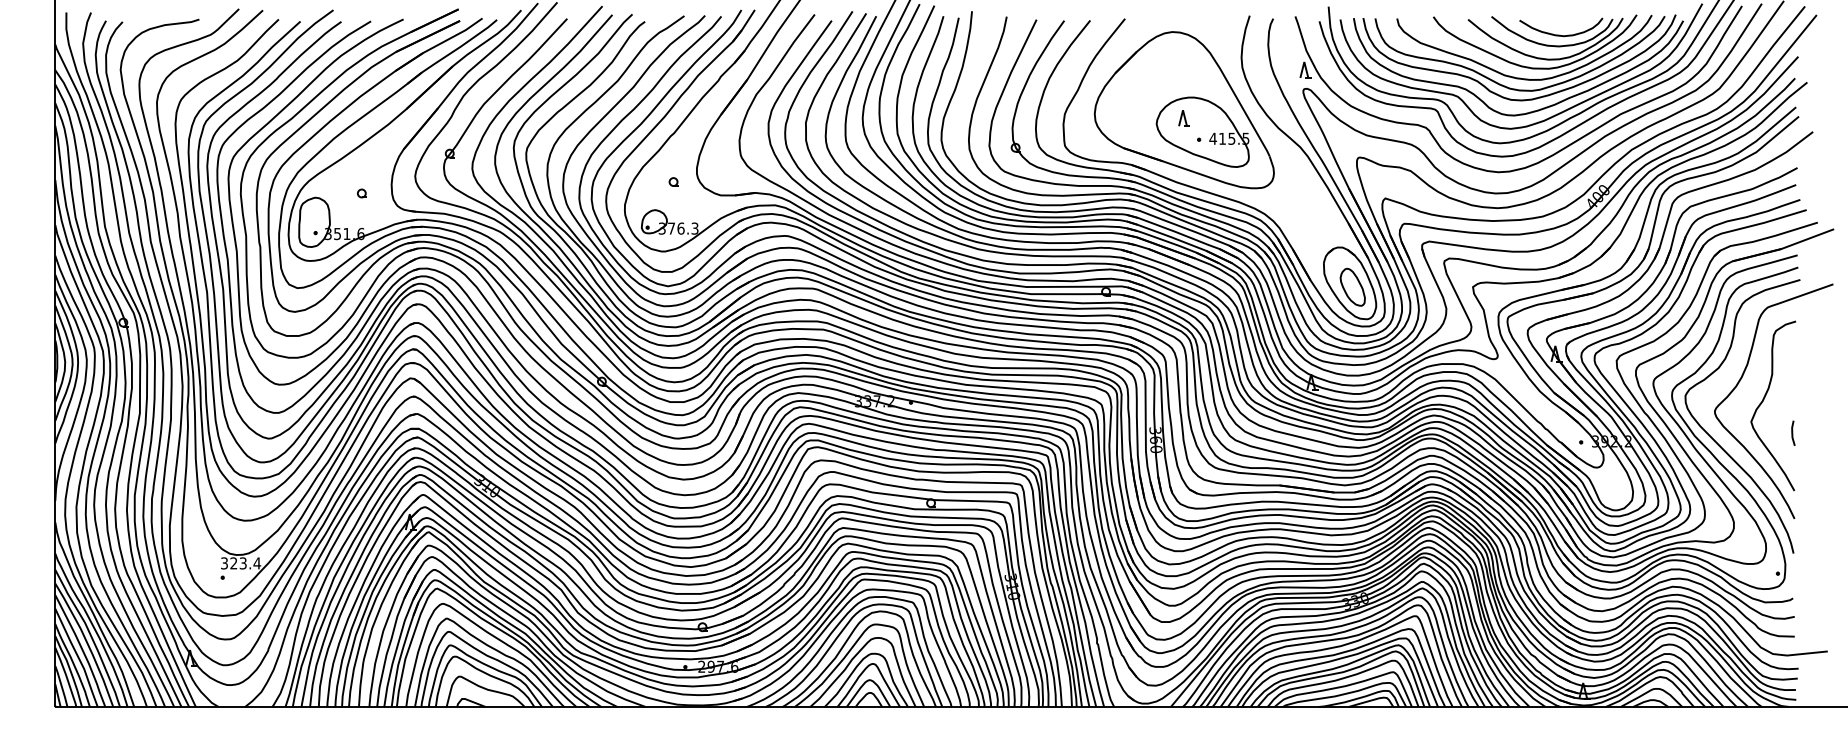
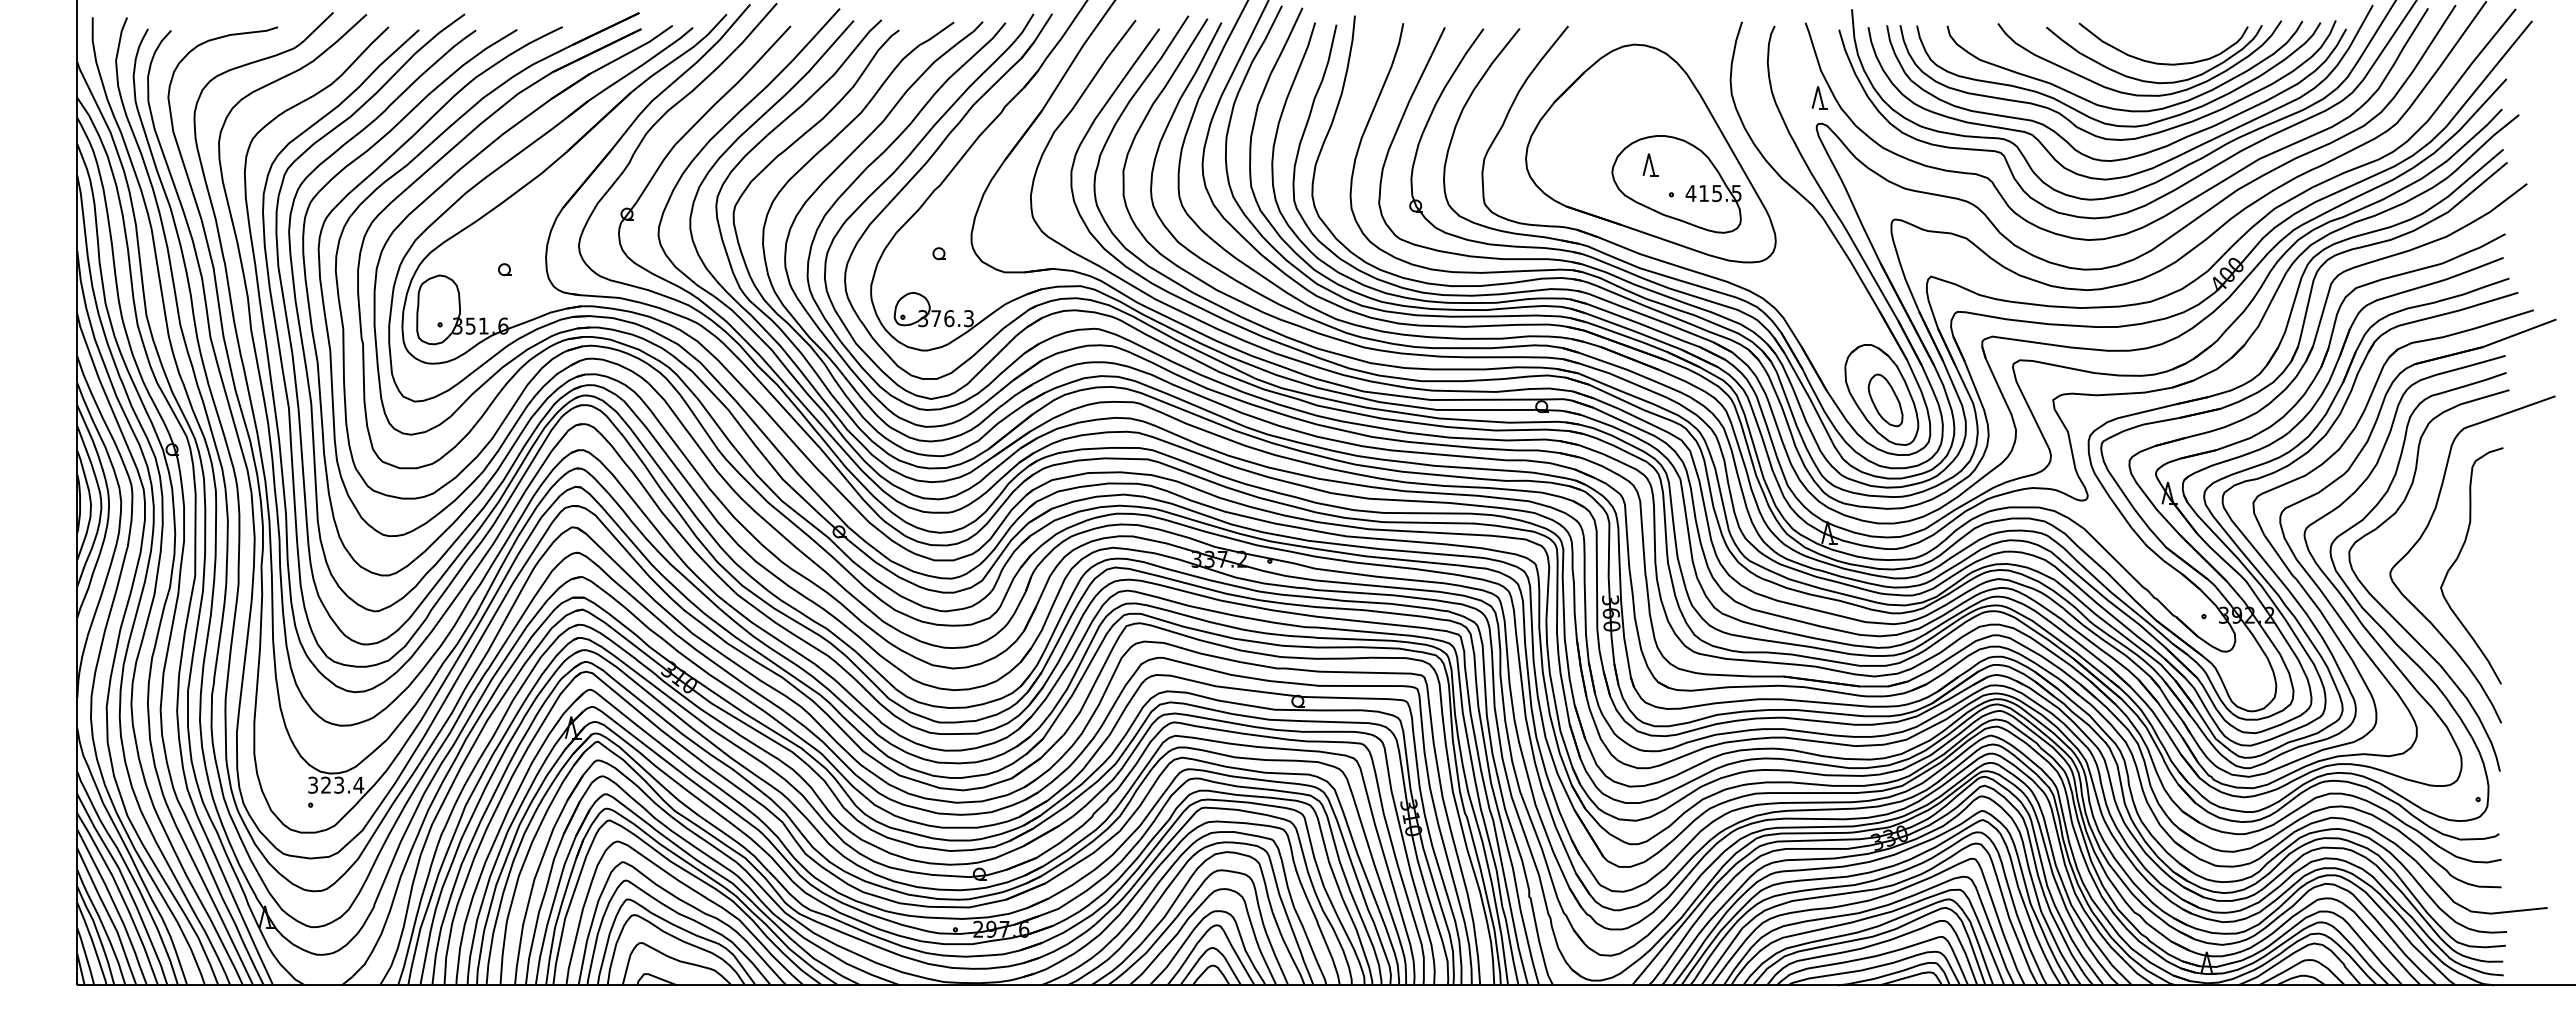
curve: (1559, 34) -> (2173, 48), removed
line: (1792, 433) -> (2498, 603), removed

